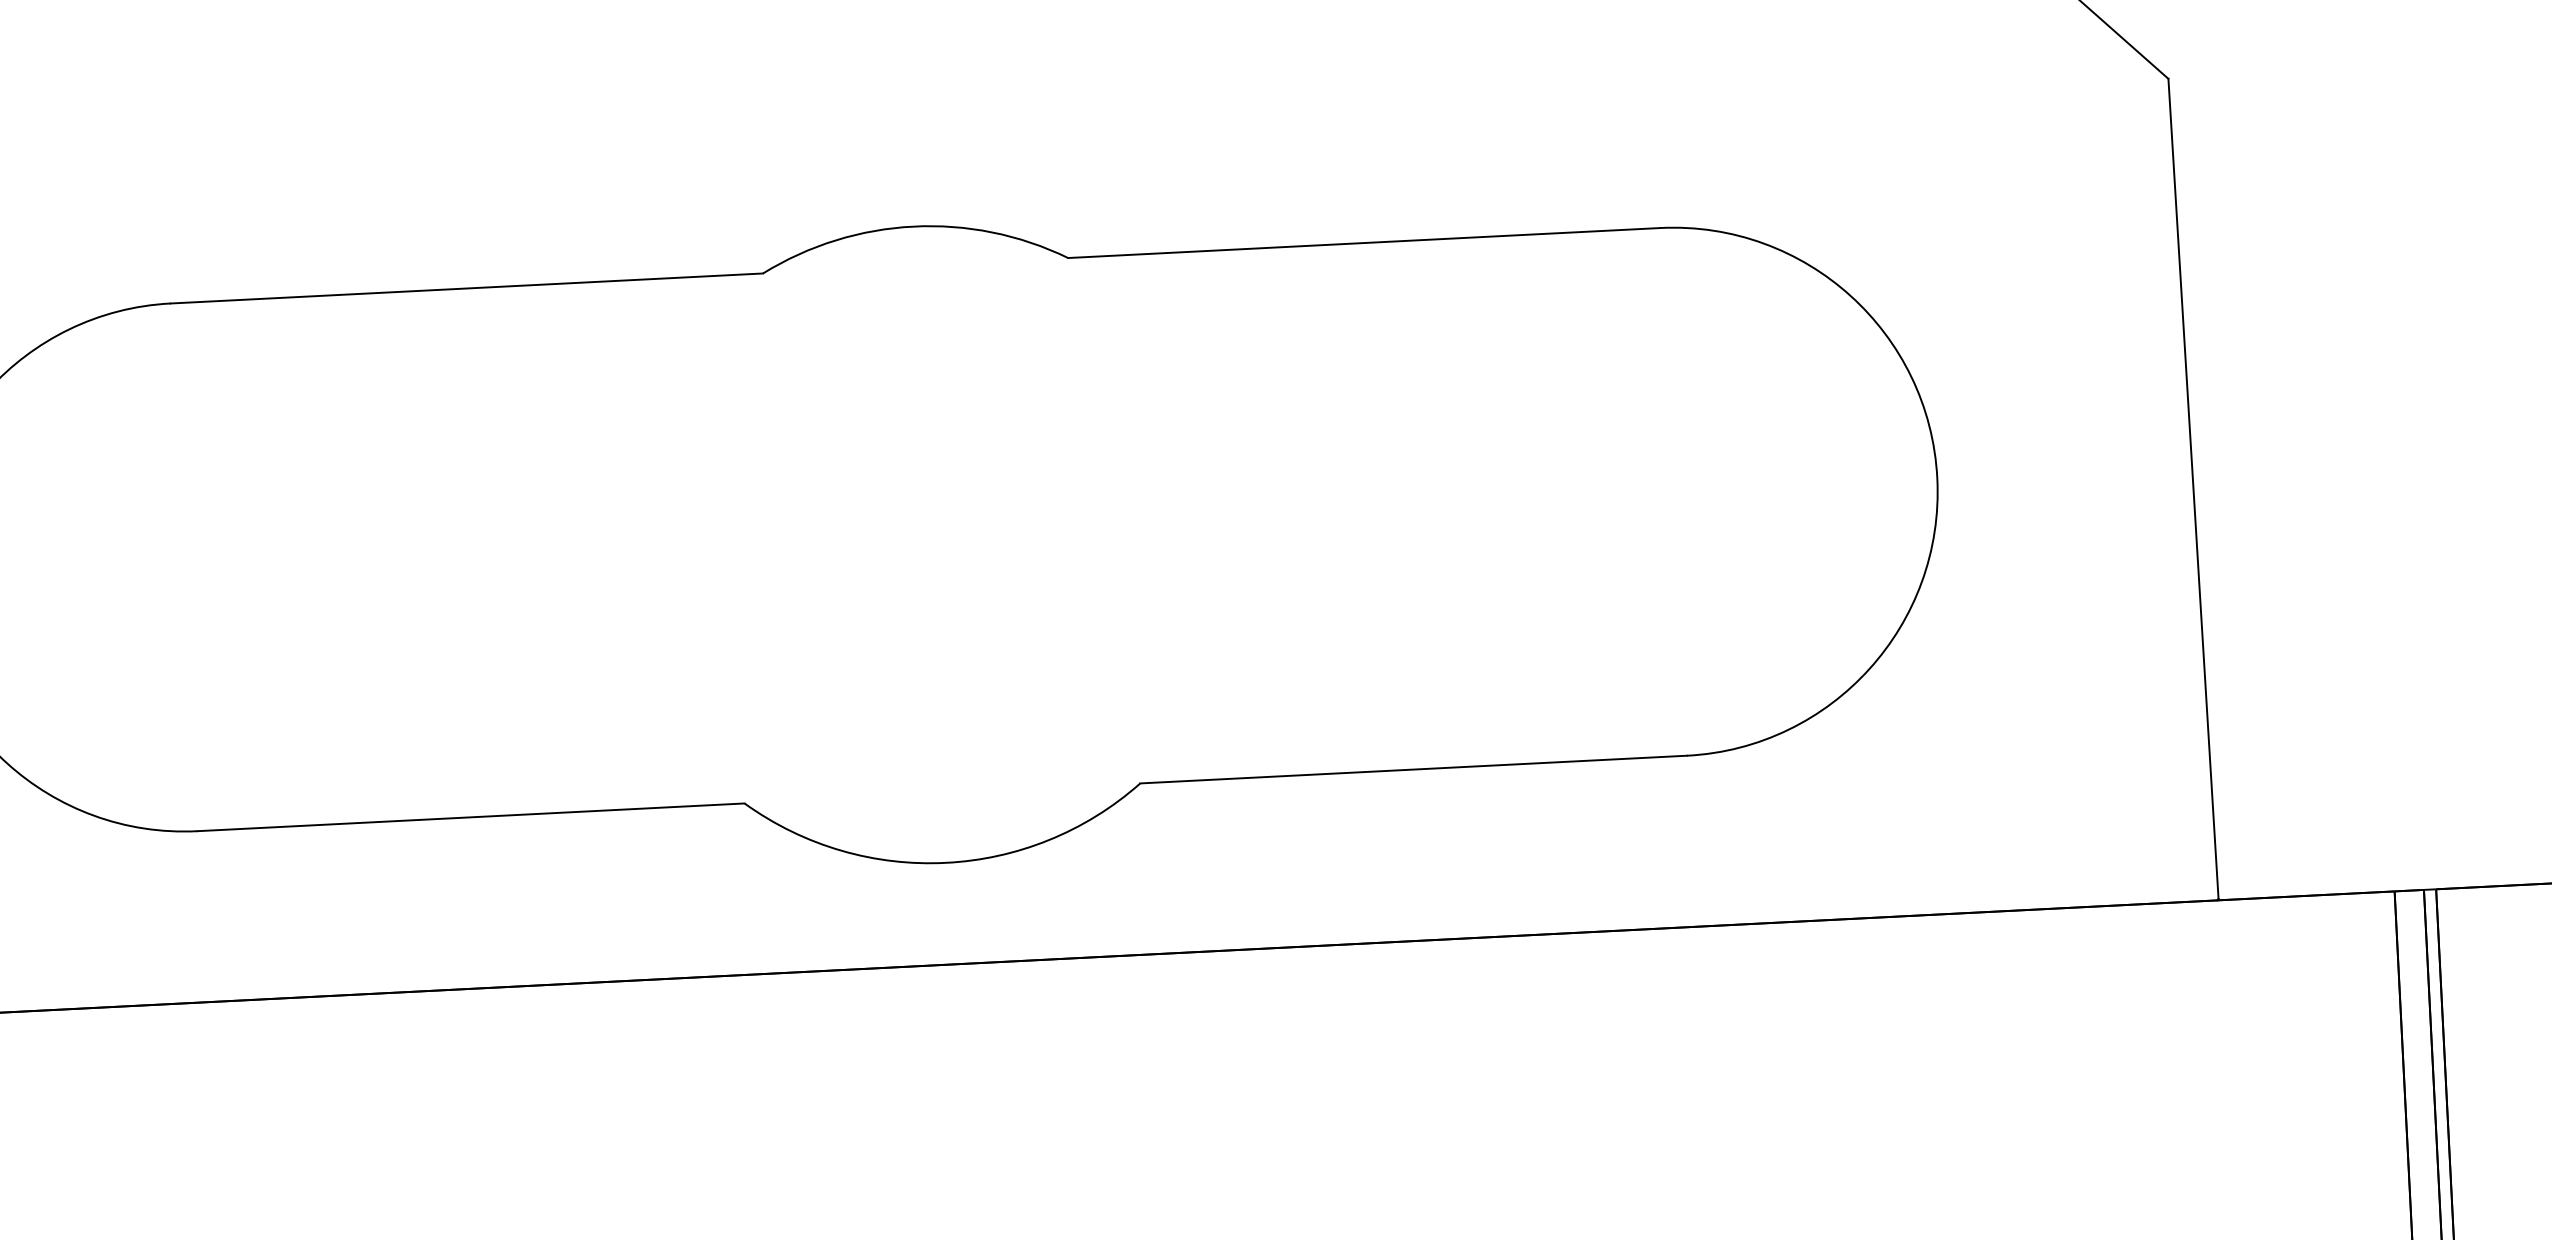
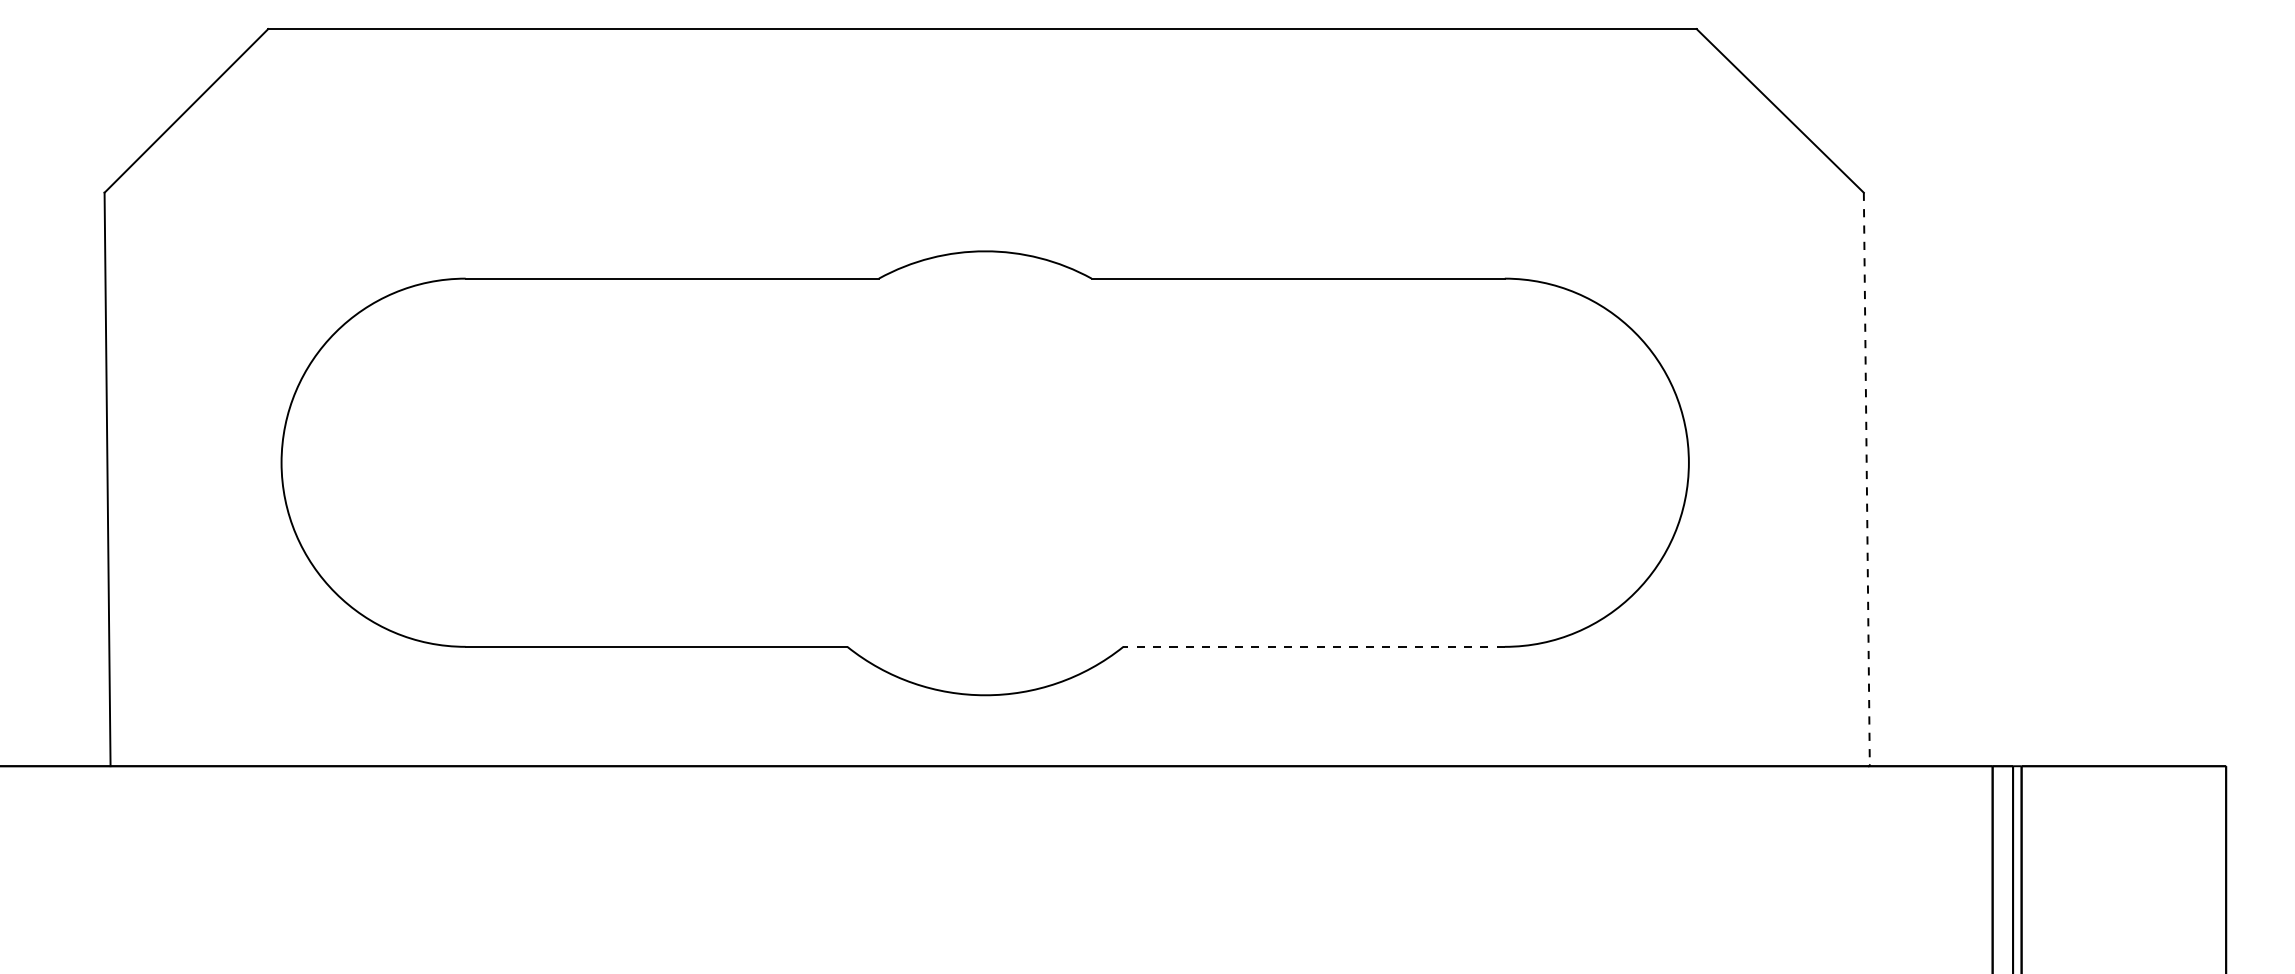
line: (2193, 489) -> (1866, 479), solid -> dashed
line: (1414, 769) -> (1314, 646), solid -> dashed

